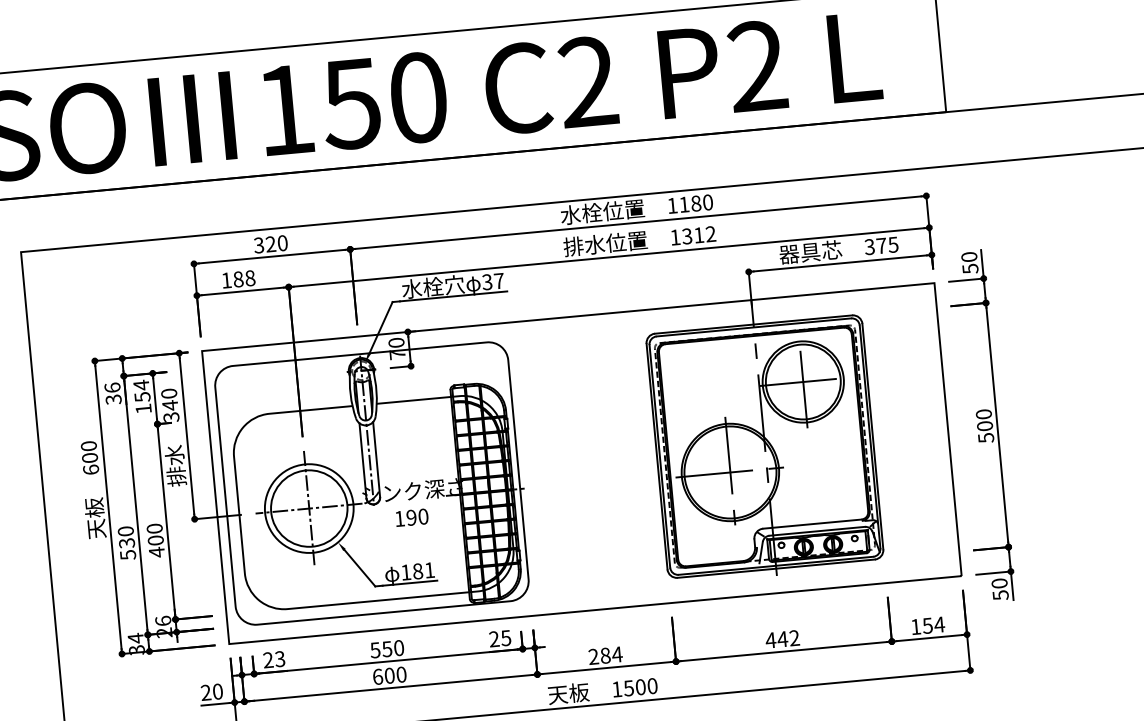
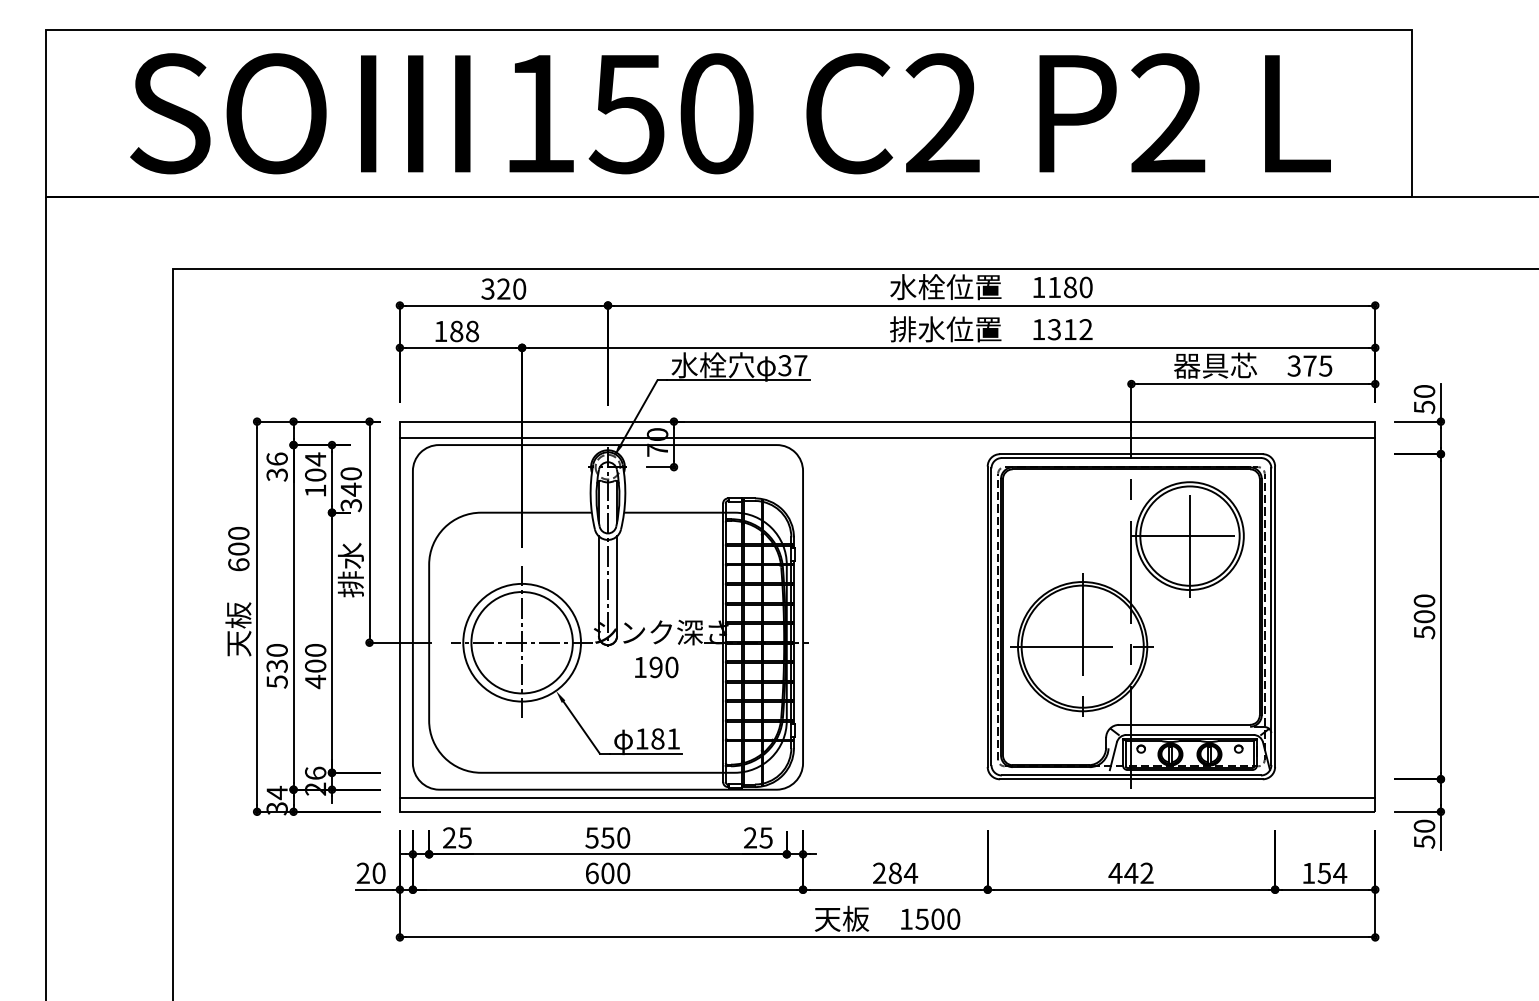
line: (569, 329) -> (887, 437), added
text: (142, 396) -> (315, 474), 154 -> 104
line: (594, 600) -> (887, 798), added
text: (280, 658) -> (465, 837), 23 -> 25

